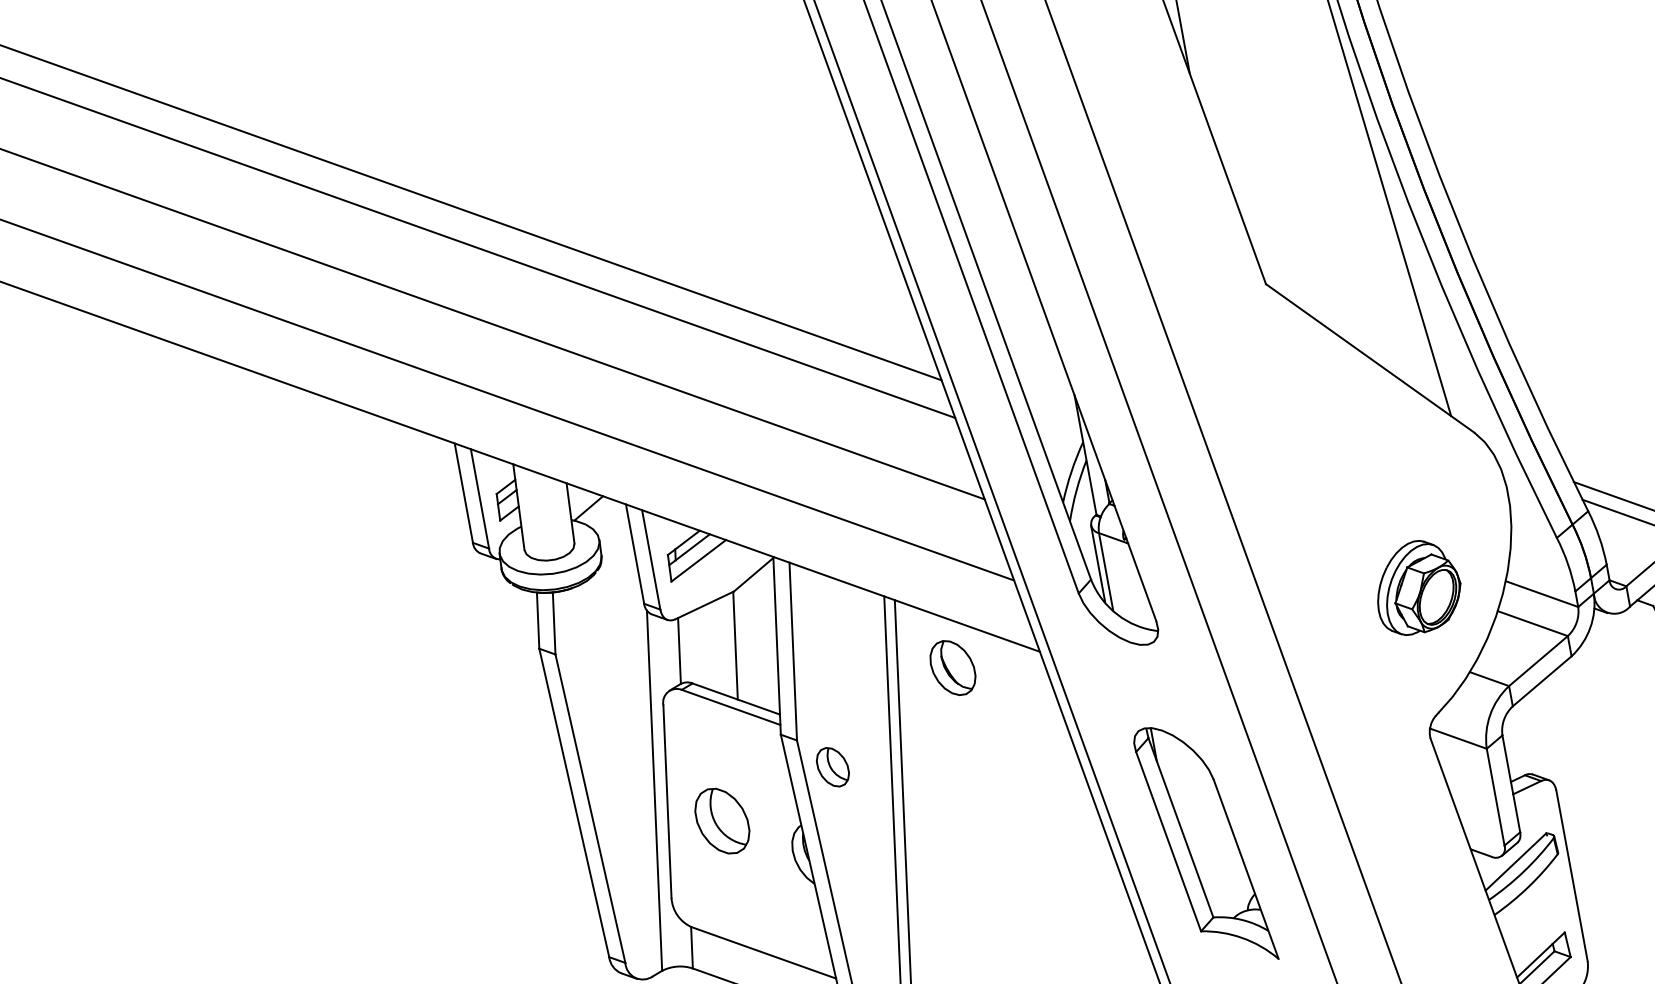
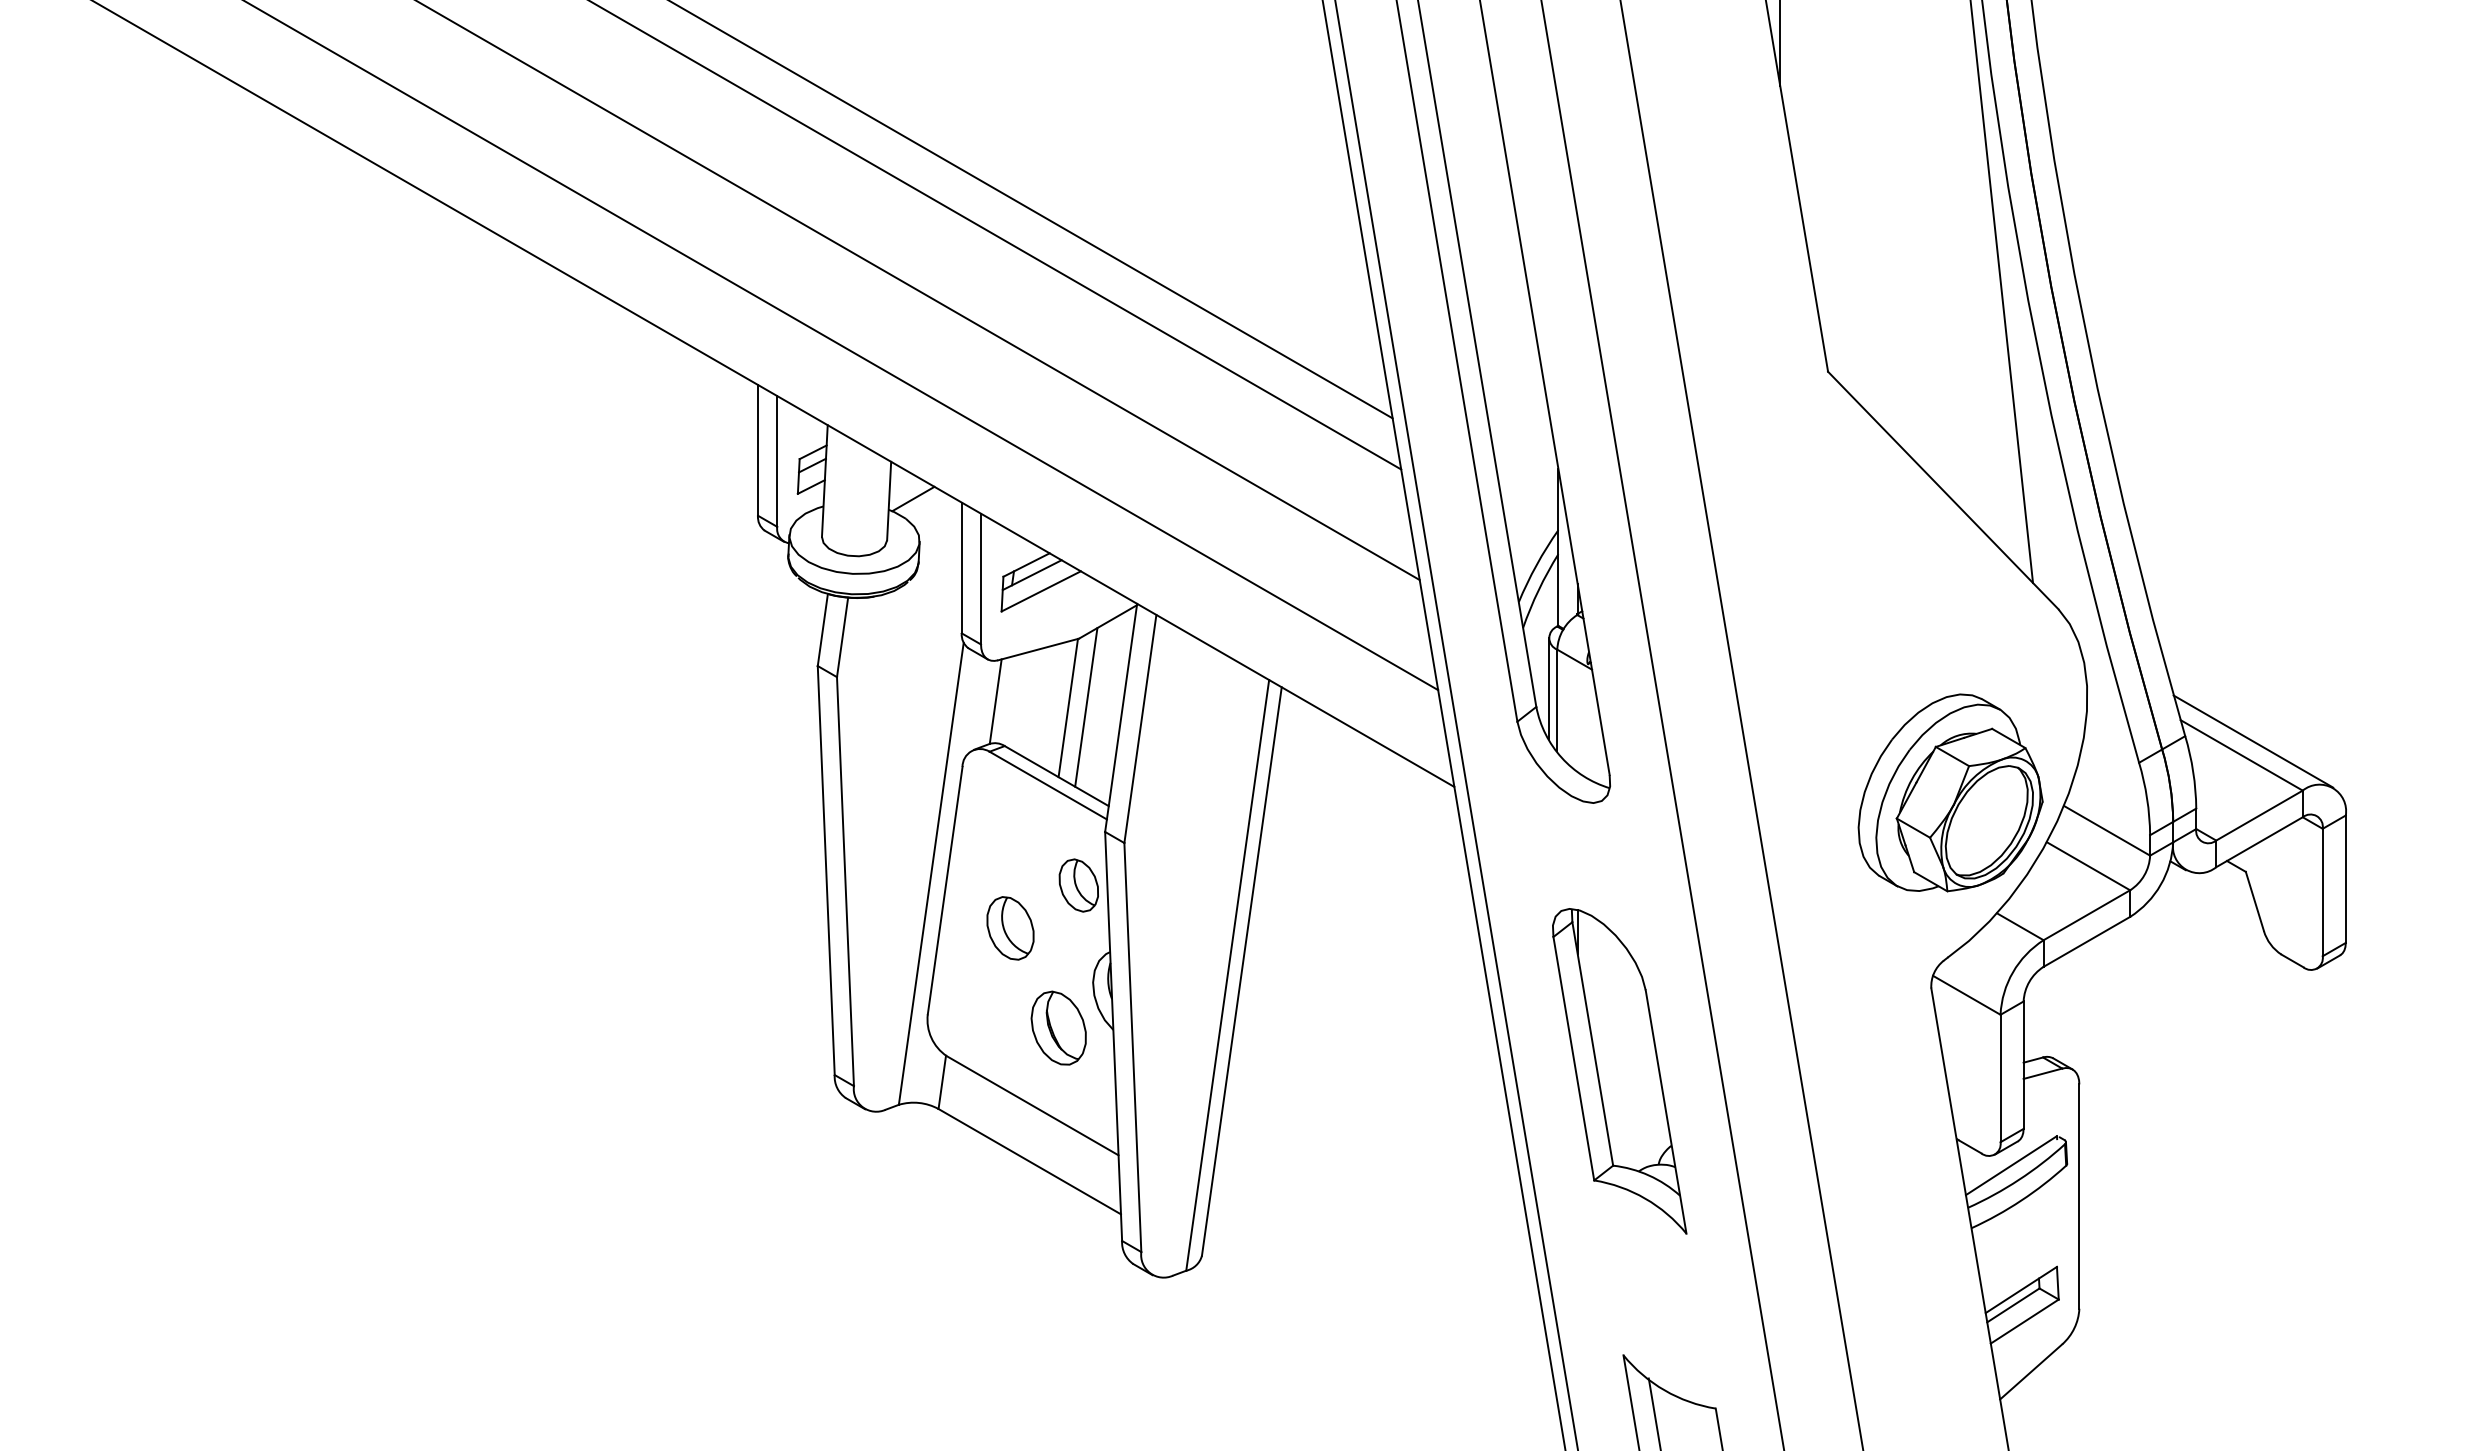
part: (1417, 586) -> (1950, 792), size x1.67
line: (749, 642) -> (1086, 707), added
part: (952, 667) -> (1058, 1027), moved
part: (832, 767) -> (1078, 885), moved
part: (722, 821) -> (1010, 928), size x0.71

